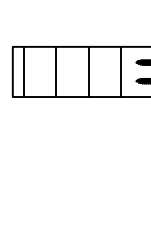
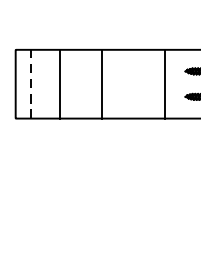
line: (23, 71) -> (30, 83), solid -> dashed
line: (56, 71) -> (60, 83), moved
line: (88, 71) -> (101, 83), moved

